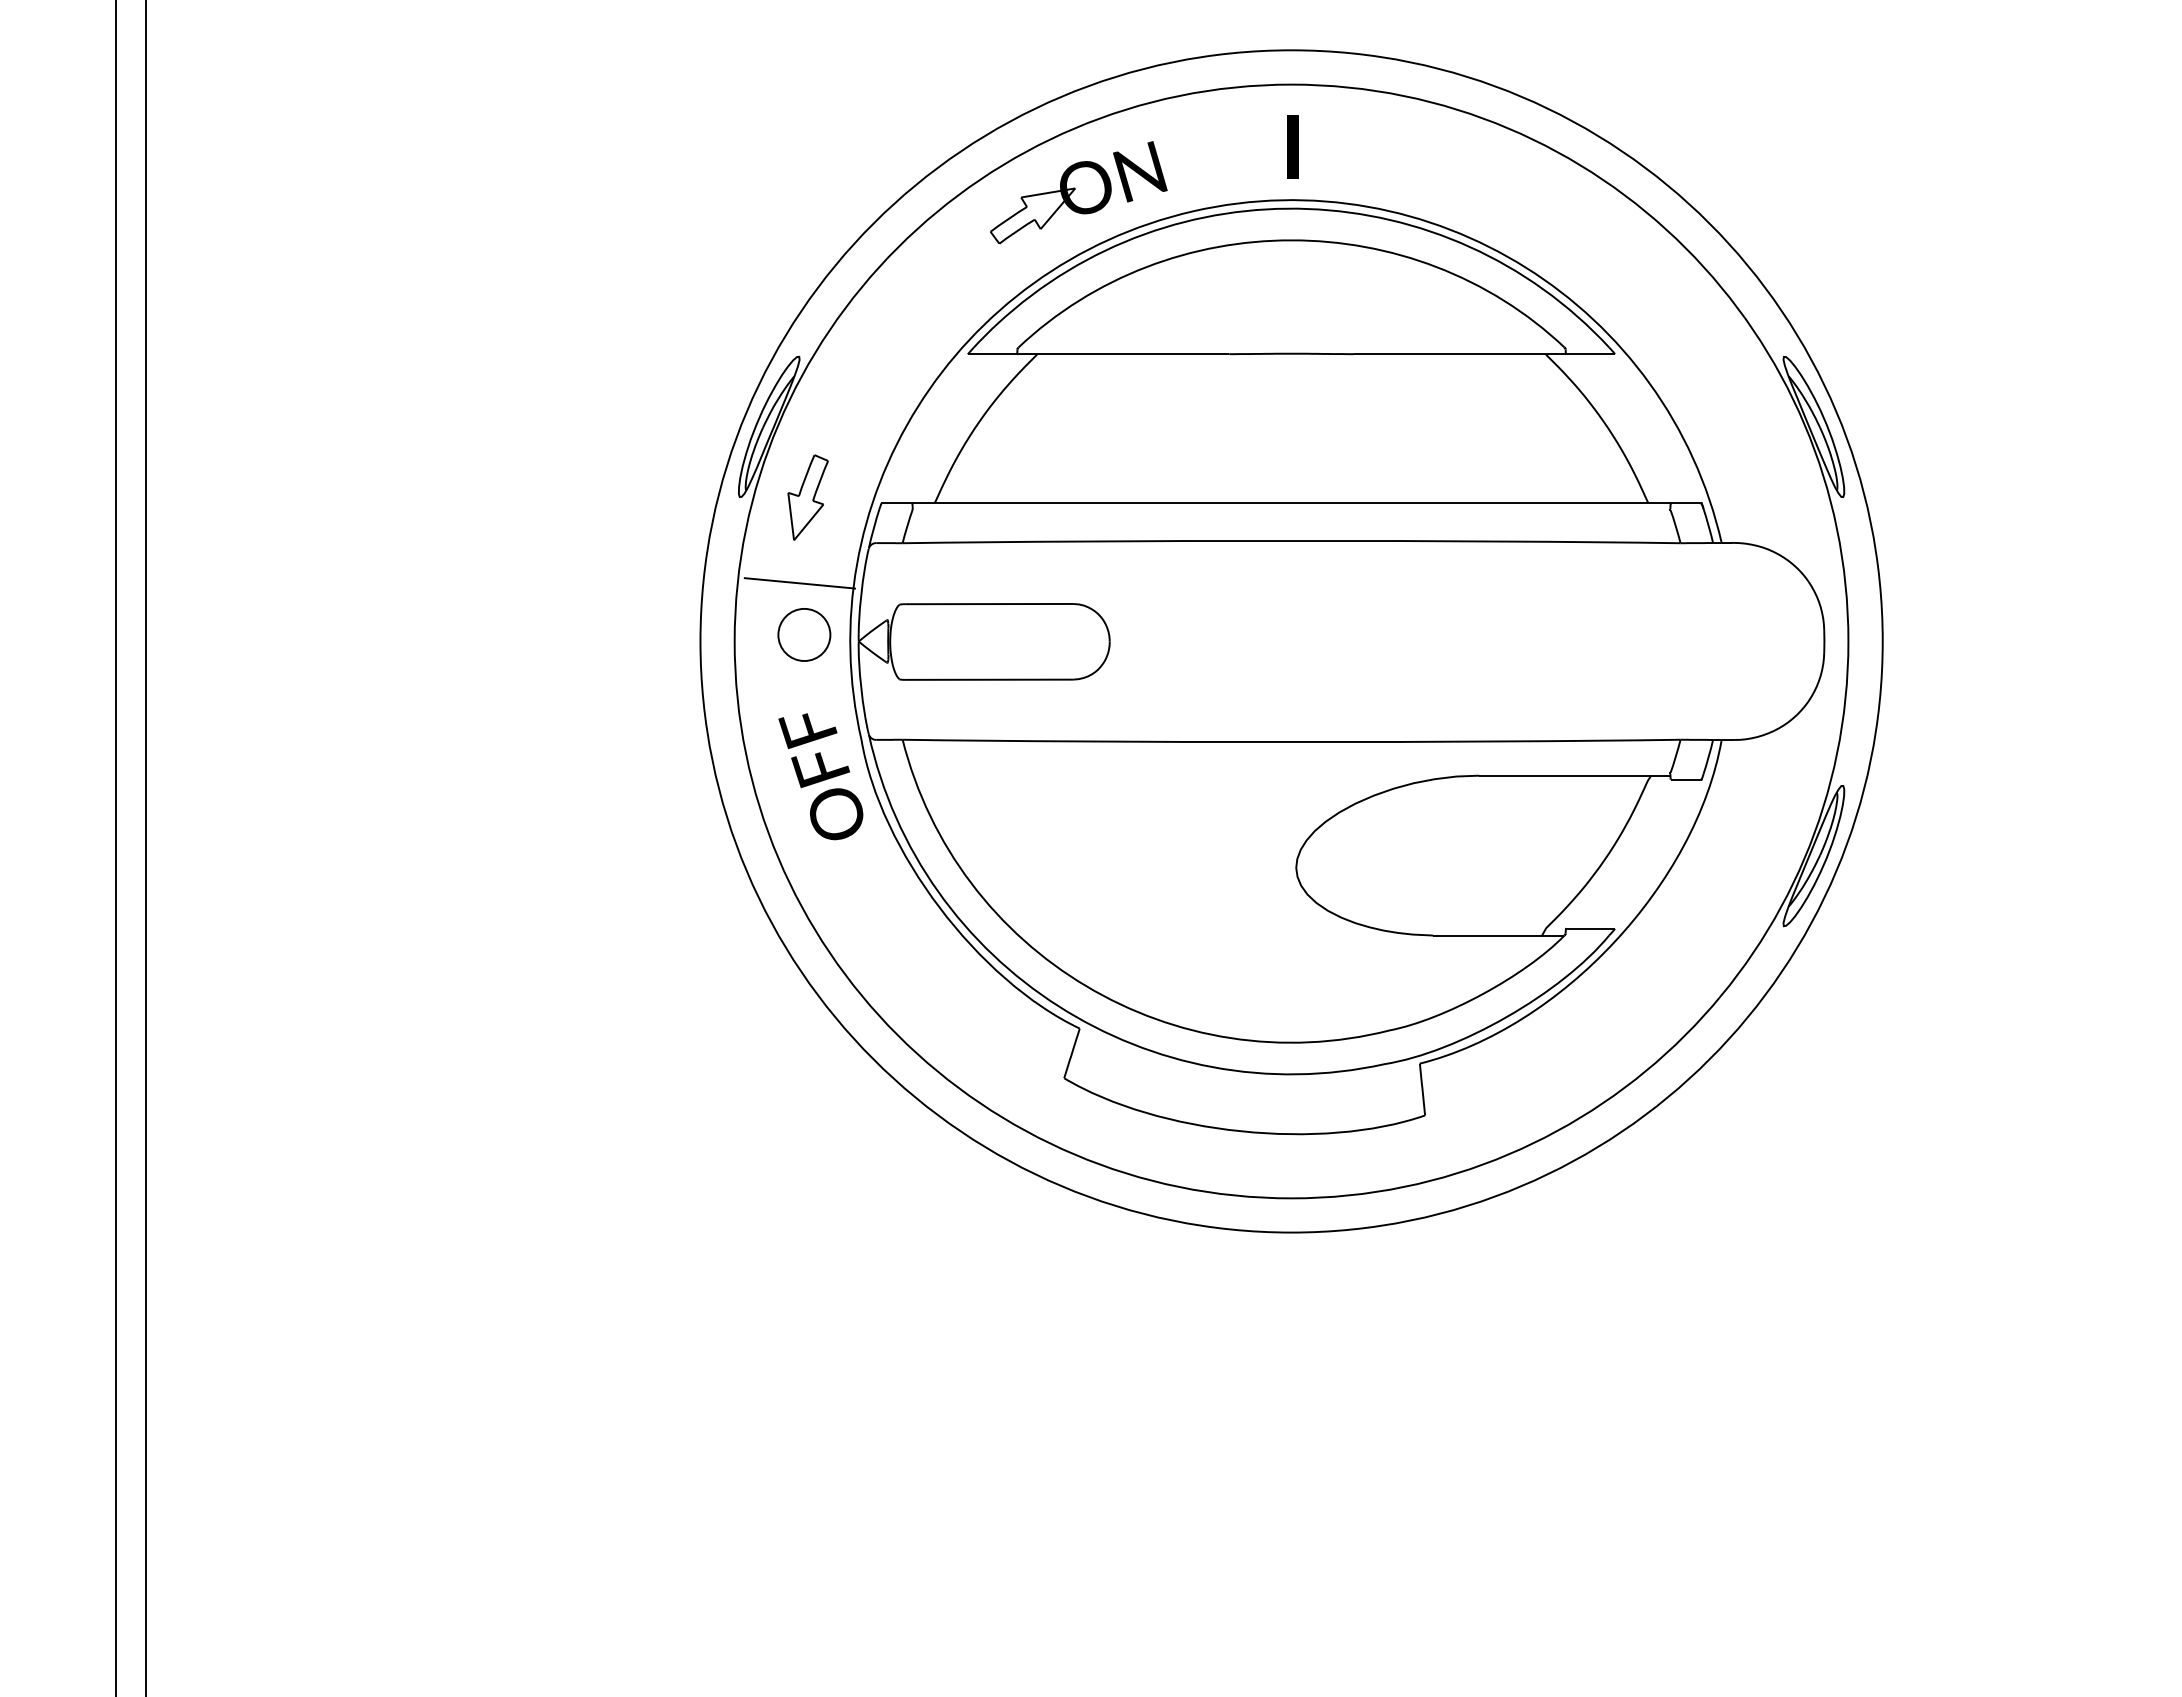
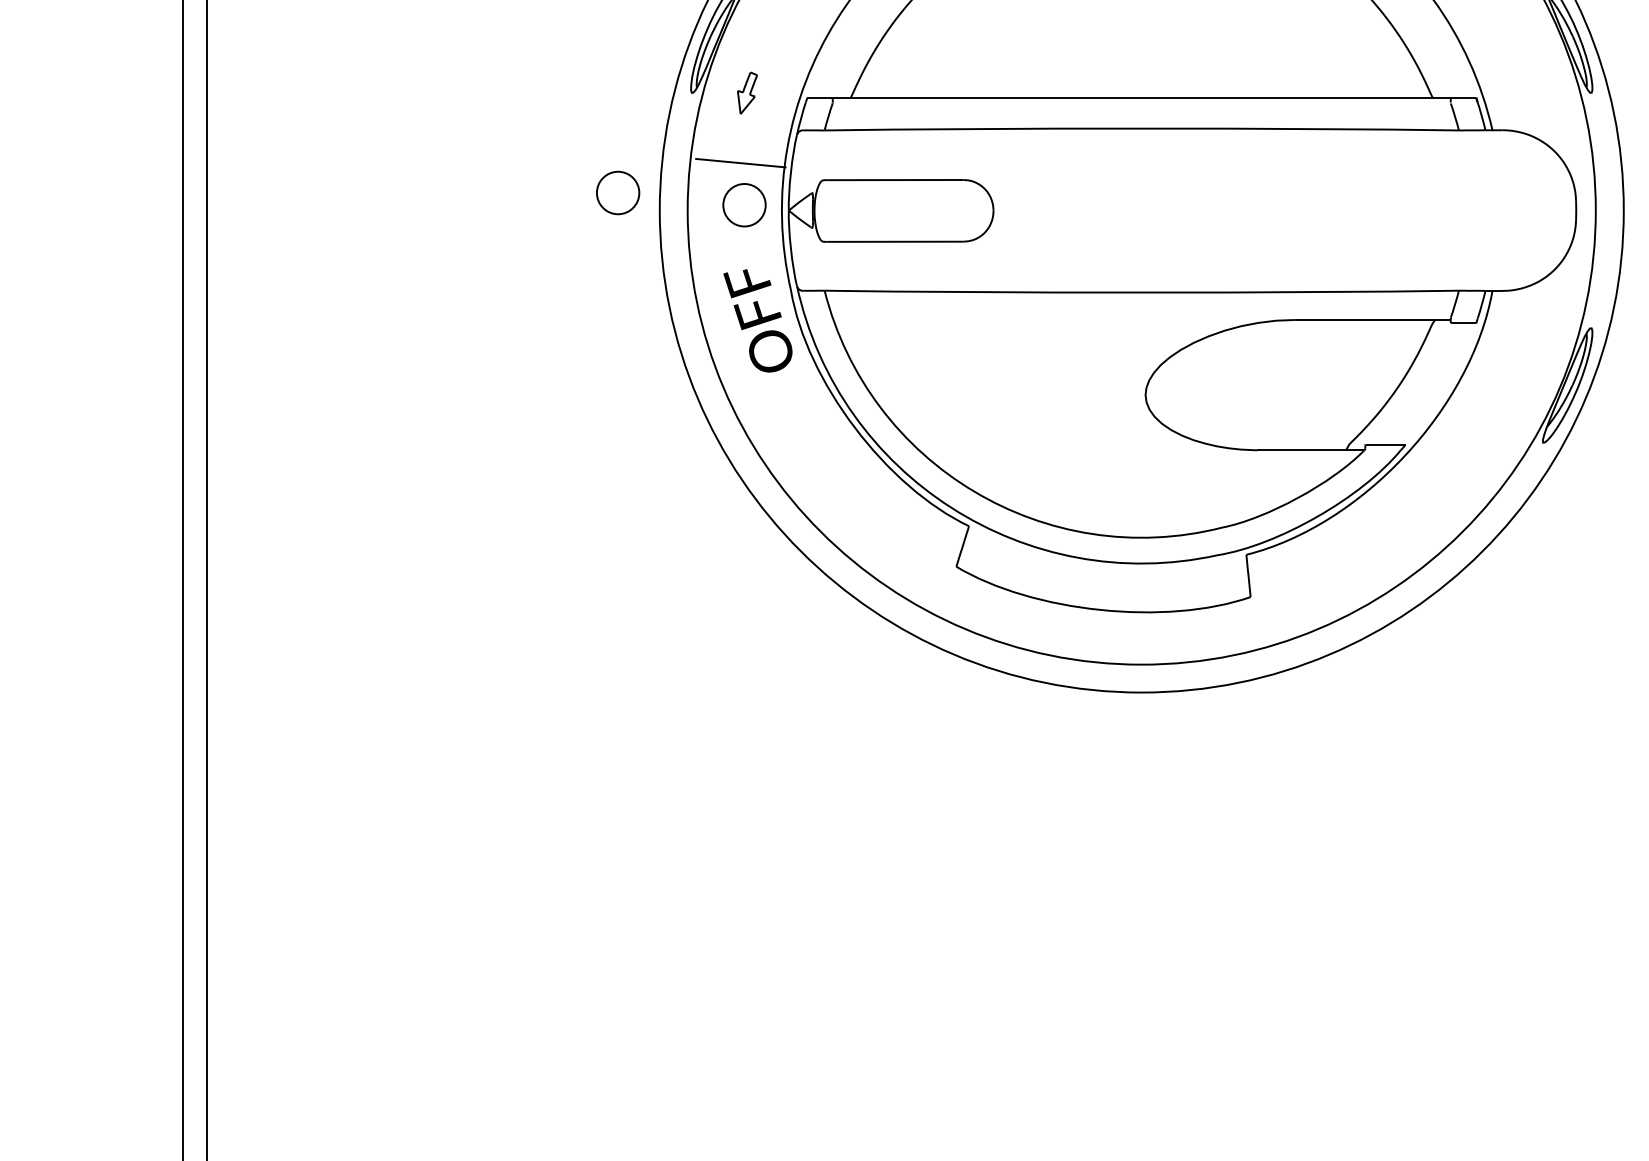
part: (807, 497) -> (747, 93), size x0.6
part: (649, 619) -> (618, 192), added

